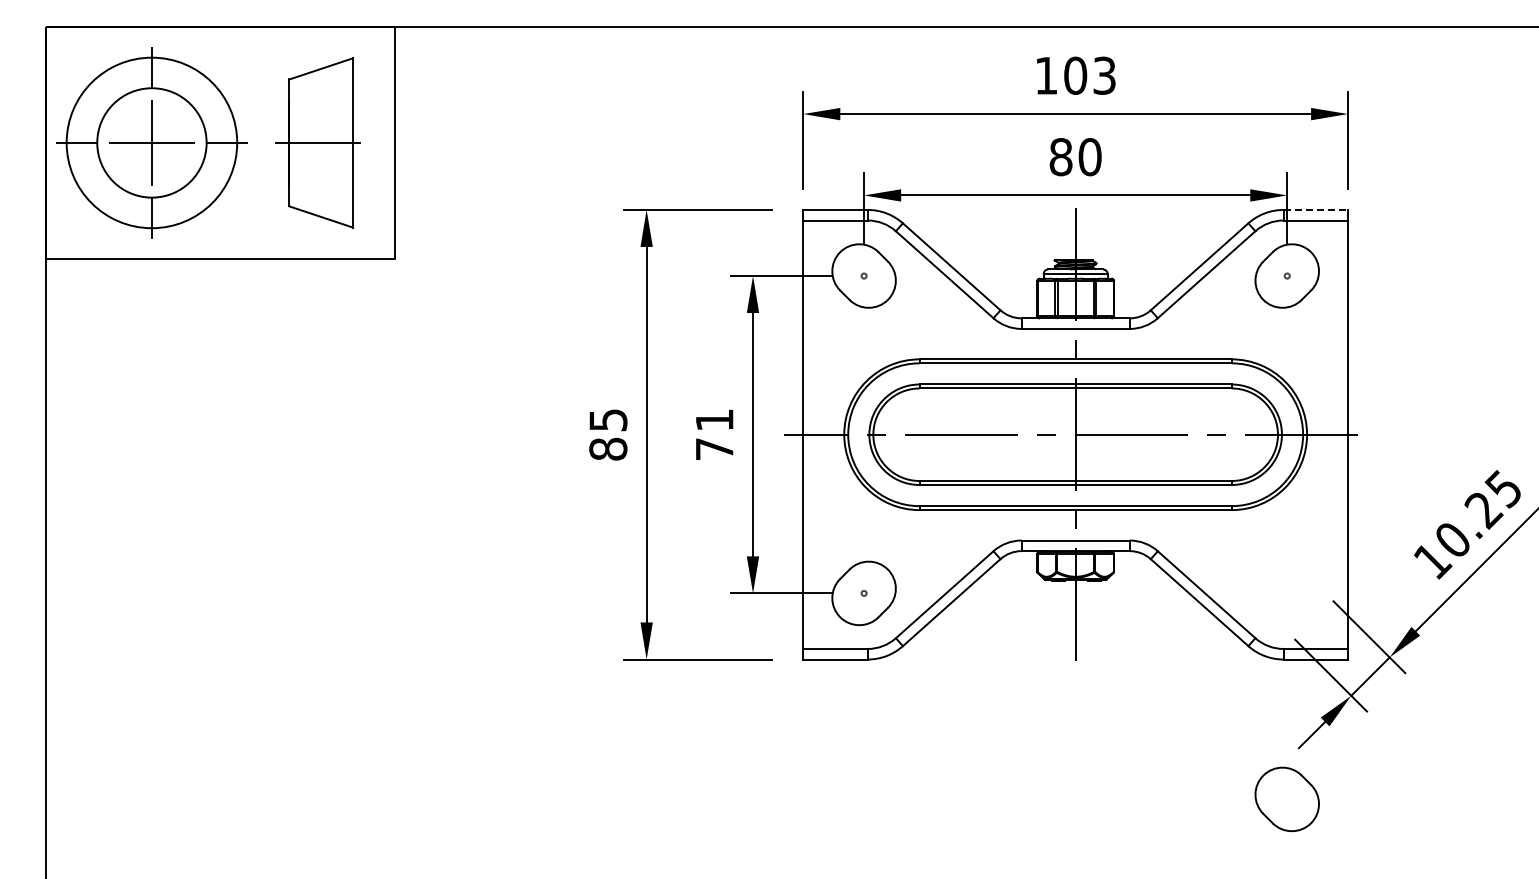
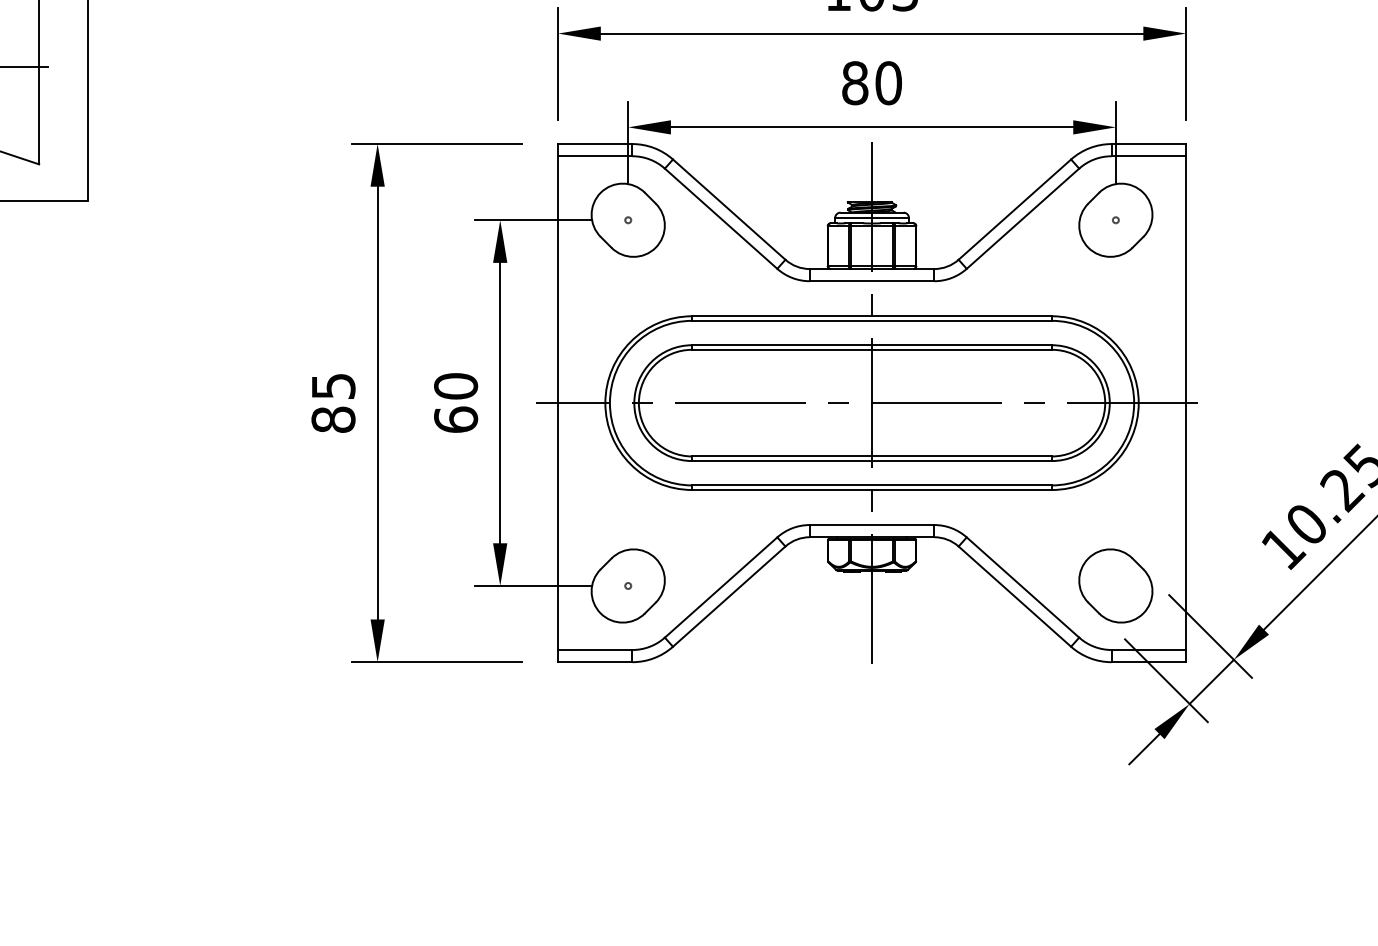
line: (1316, 209) -> (1149, 143), dashed -> solid
text: (714, 434) -> (455, 402), 71 -> 60
part: (1286, 798) -> (1115, 584), moved

